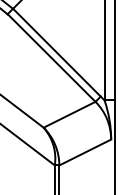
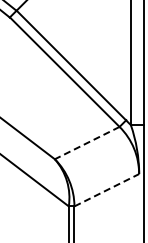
line: (69, 115) -> (86, 143), solid -> dashed
line: (85, 152) -> (107, 190), solid -> dashed

